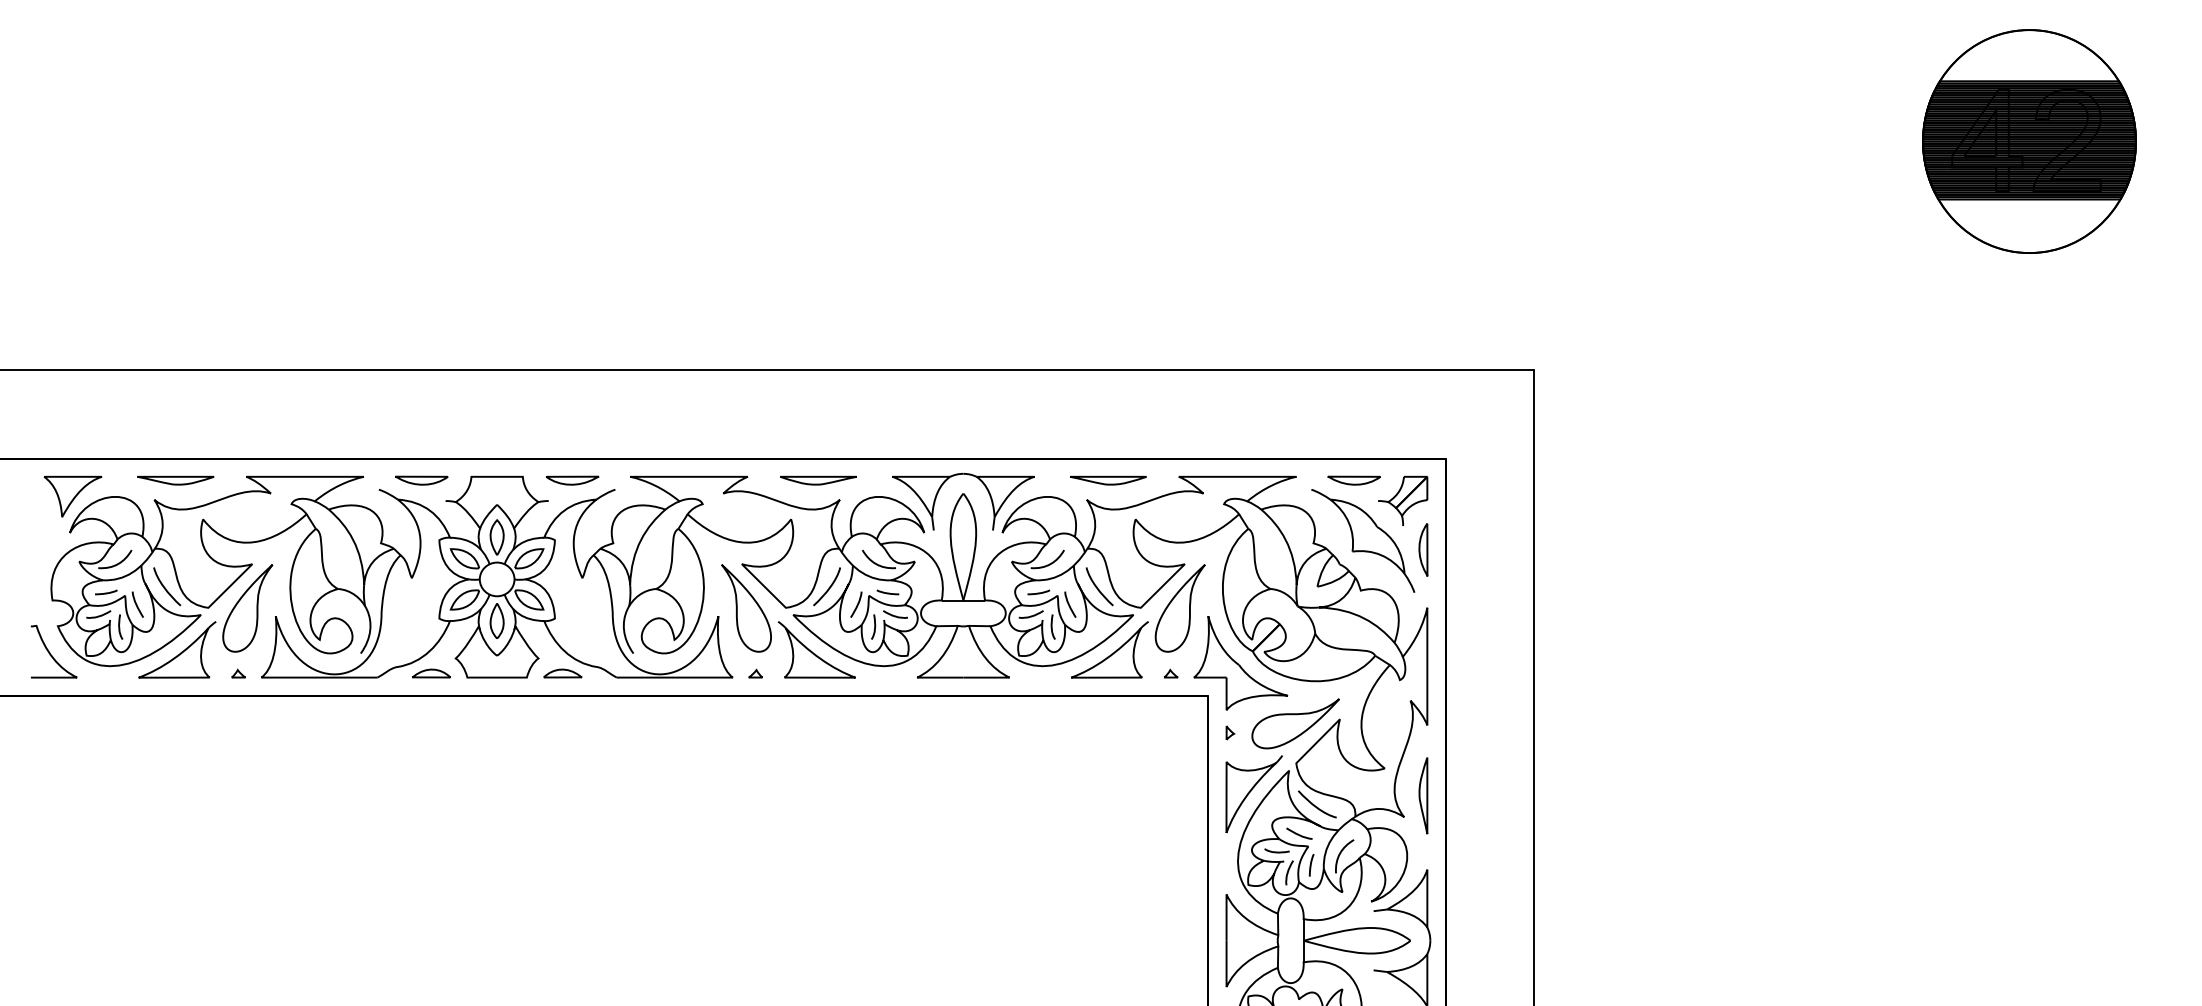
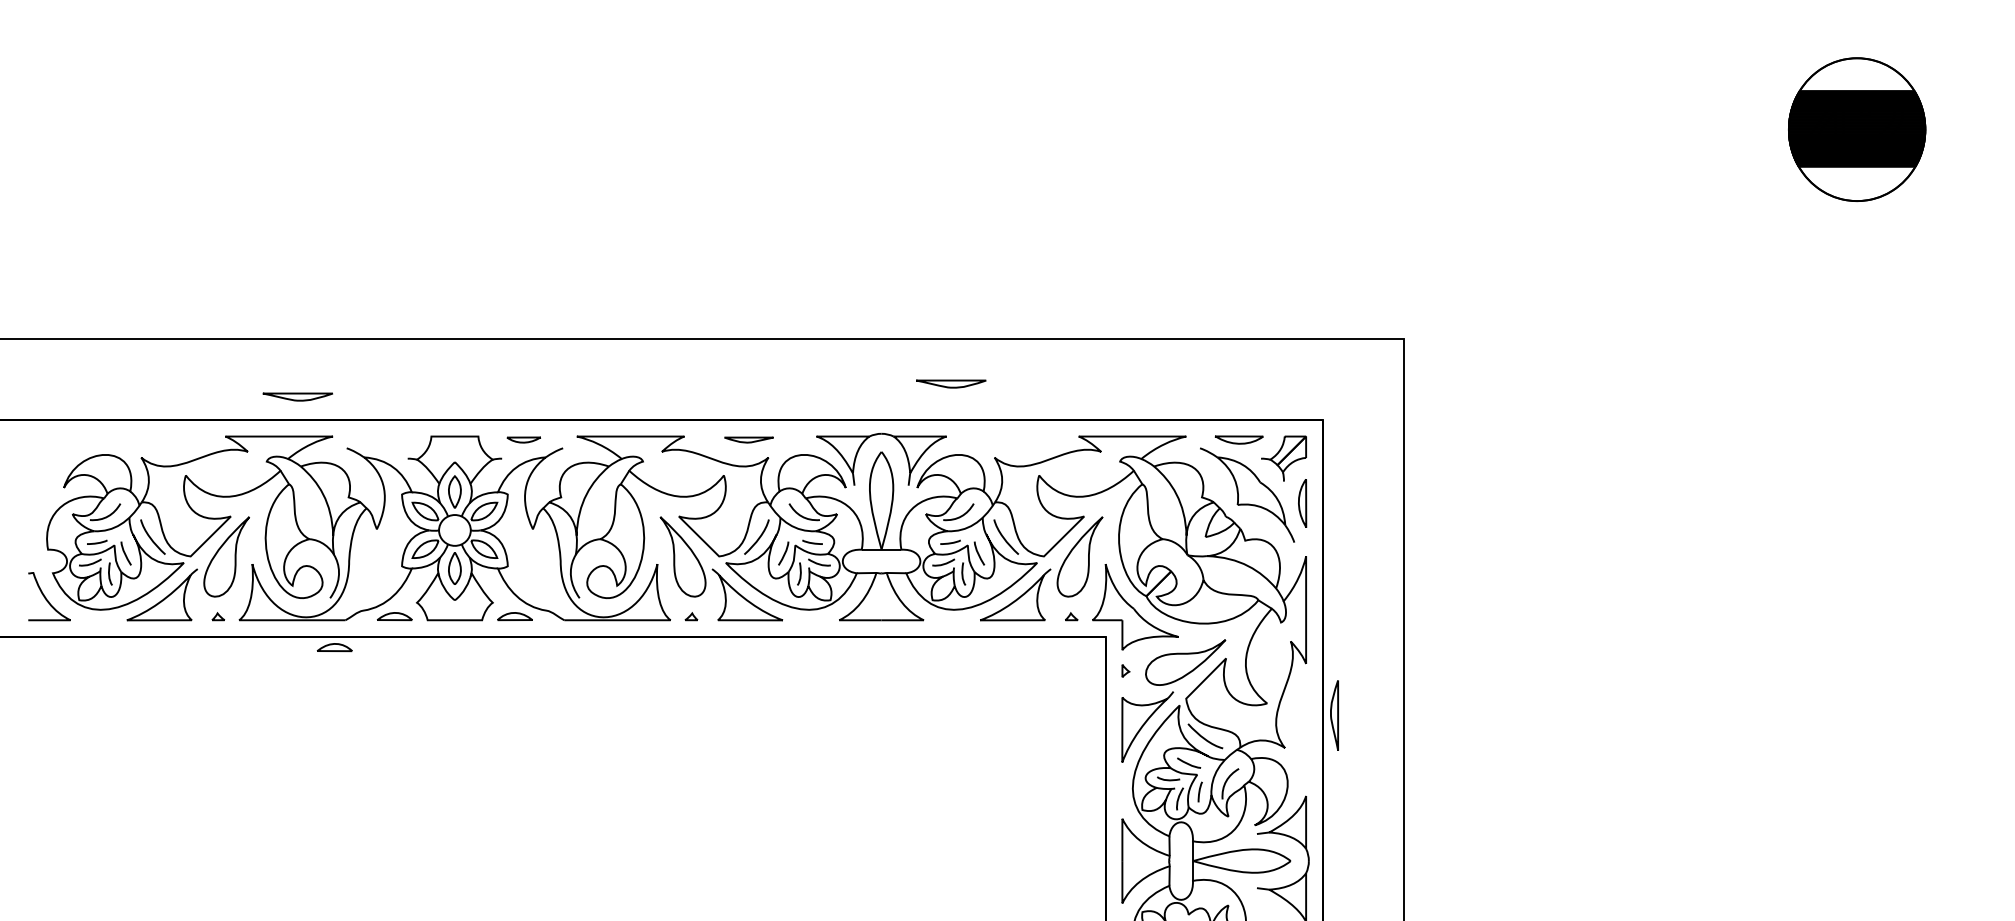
part: (2028, 141) -> (1856, 129), size x0.7
part: (175, 480) -> (297, 396), moved
part: (421, 480) -> (385, 439), removed
part: (572, 480) -> (523, 439), size x0.7
part: (817, 480) -> (748, 439), size x0.7
part: (1108, 480) -> (951, 383), moved
part: (72, 496) -> (66, 454), removed
part: (365, 707) -> (334, 647), added
part: (1423, 795) -> (1334, 715), moved

